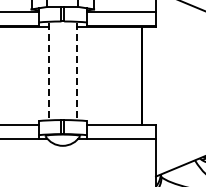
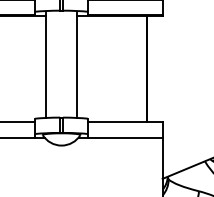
line: (48, 72) -> (46, 66), dashed -> solid
line: (76, 72) -> (76, 66), dashed -> solid

